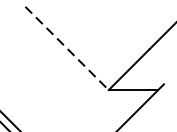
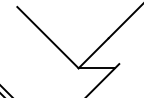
line: (67, 49) -> (48, 38), dashed -> solid

